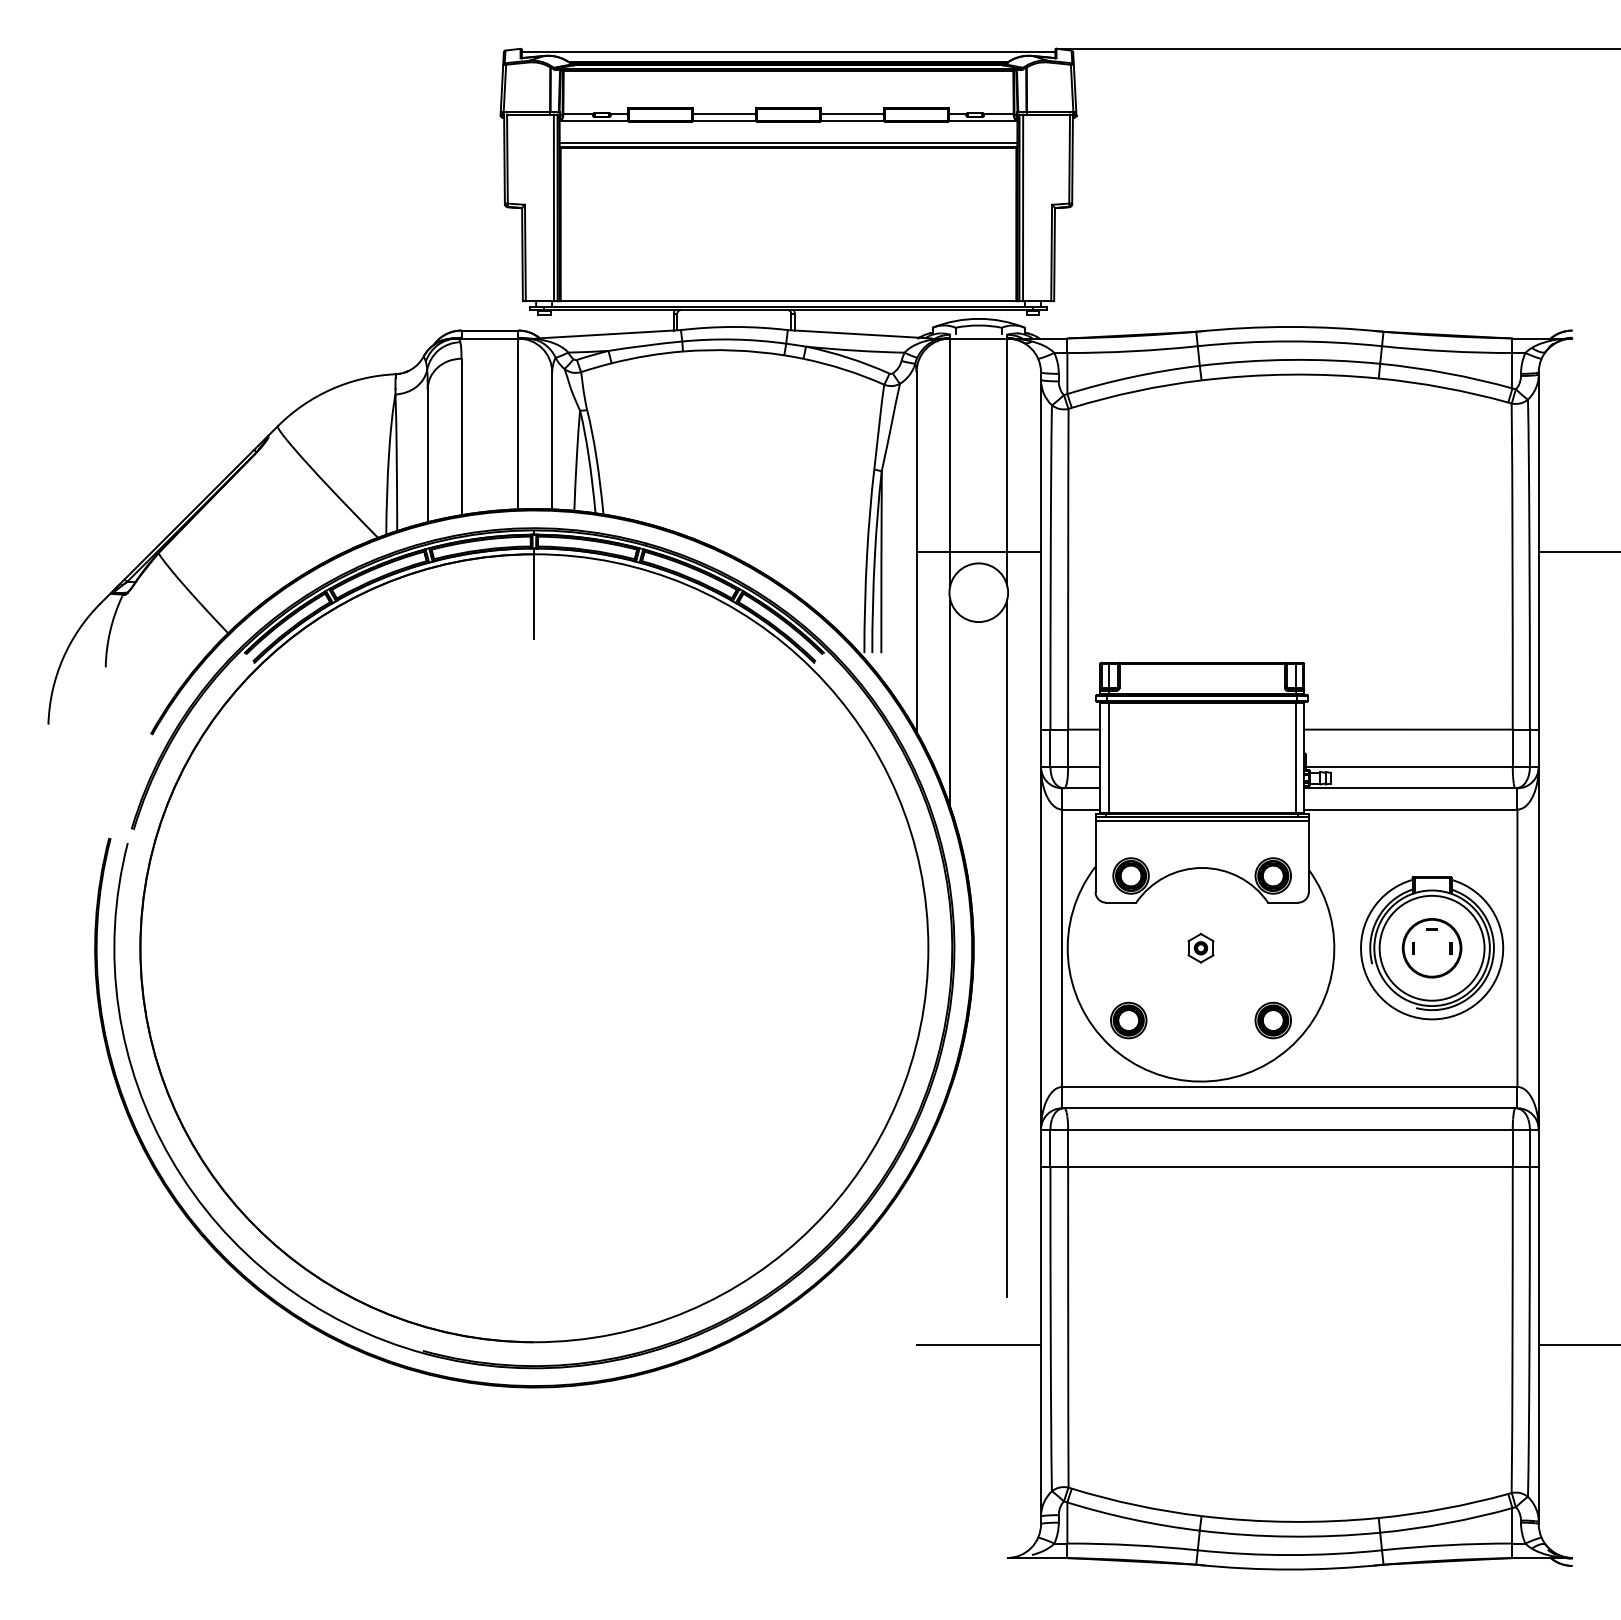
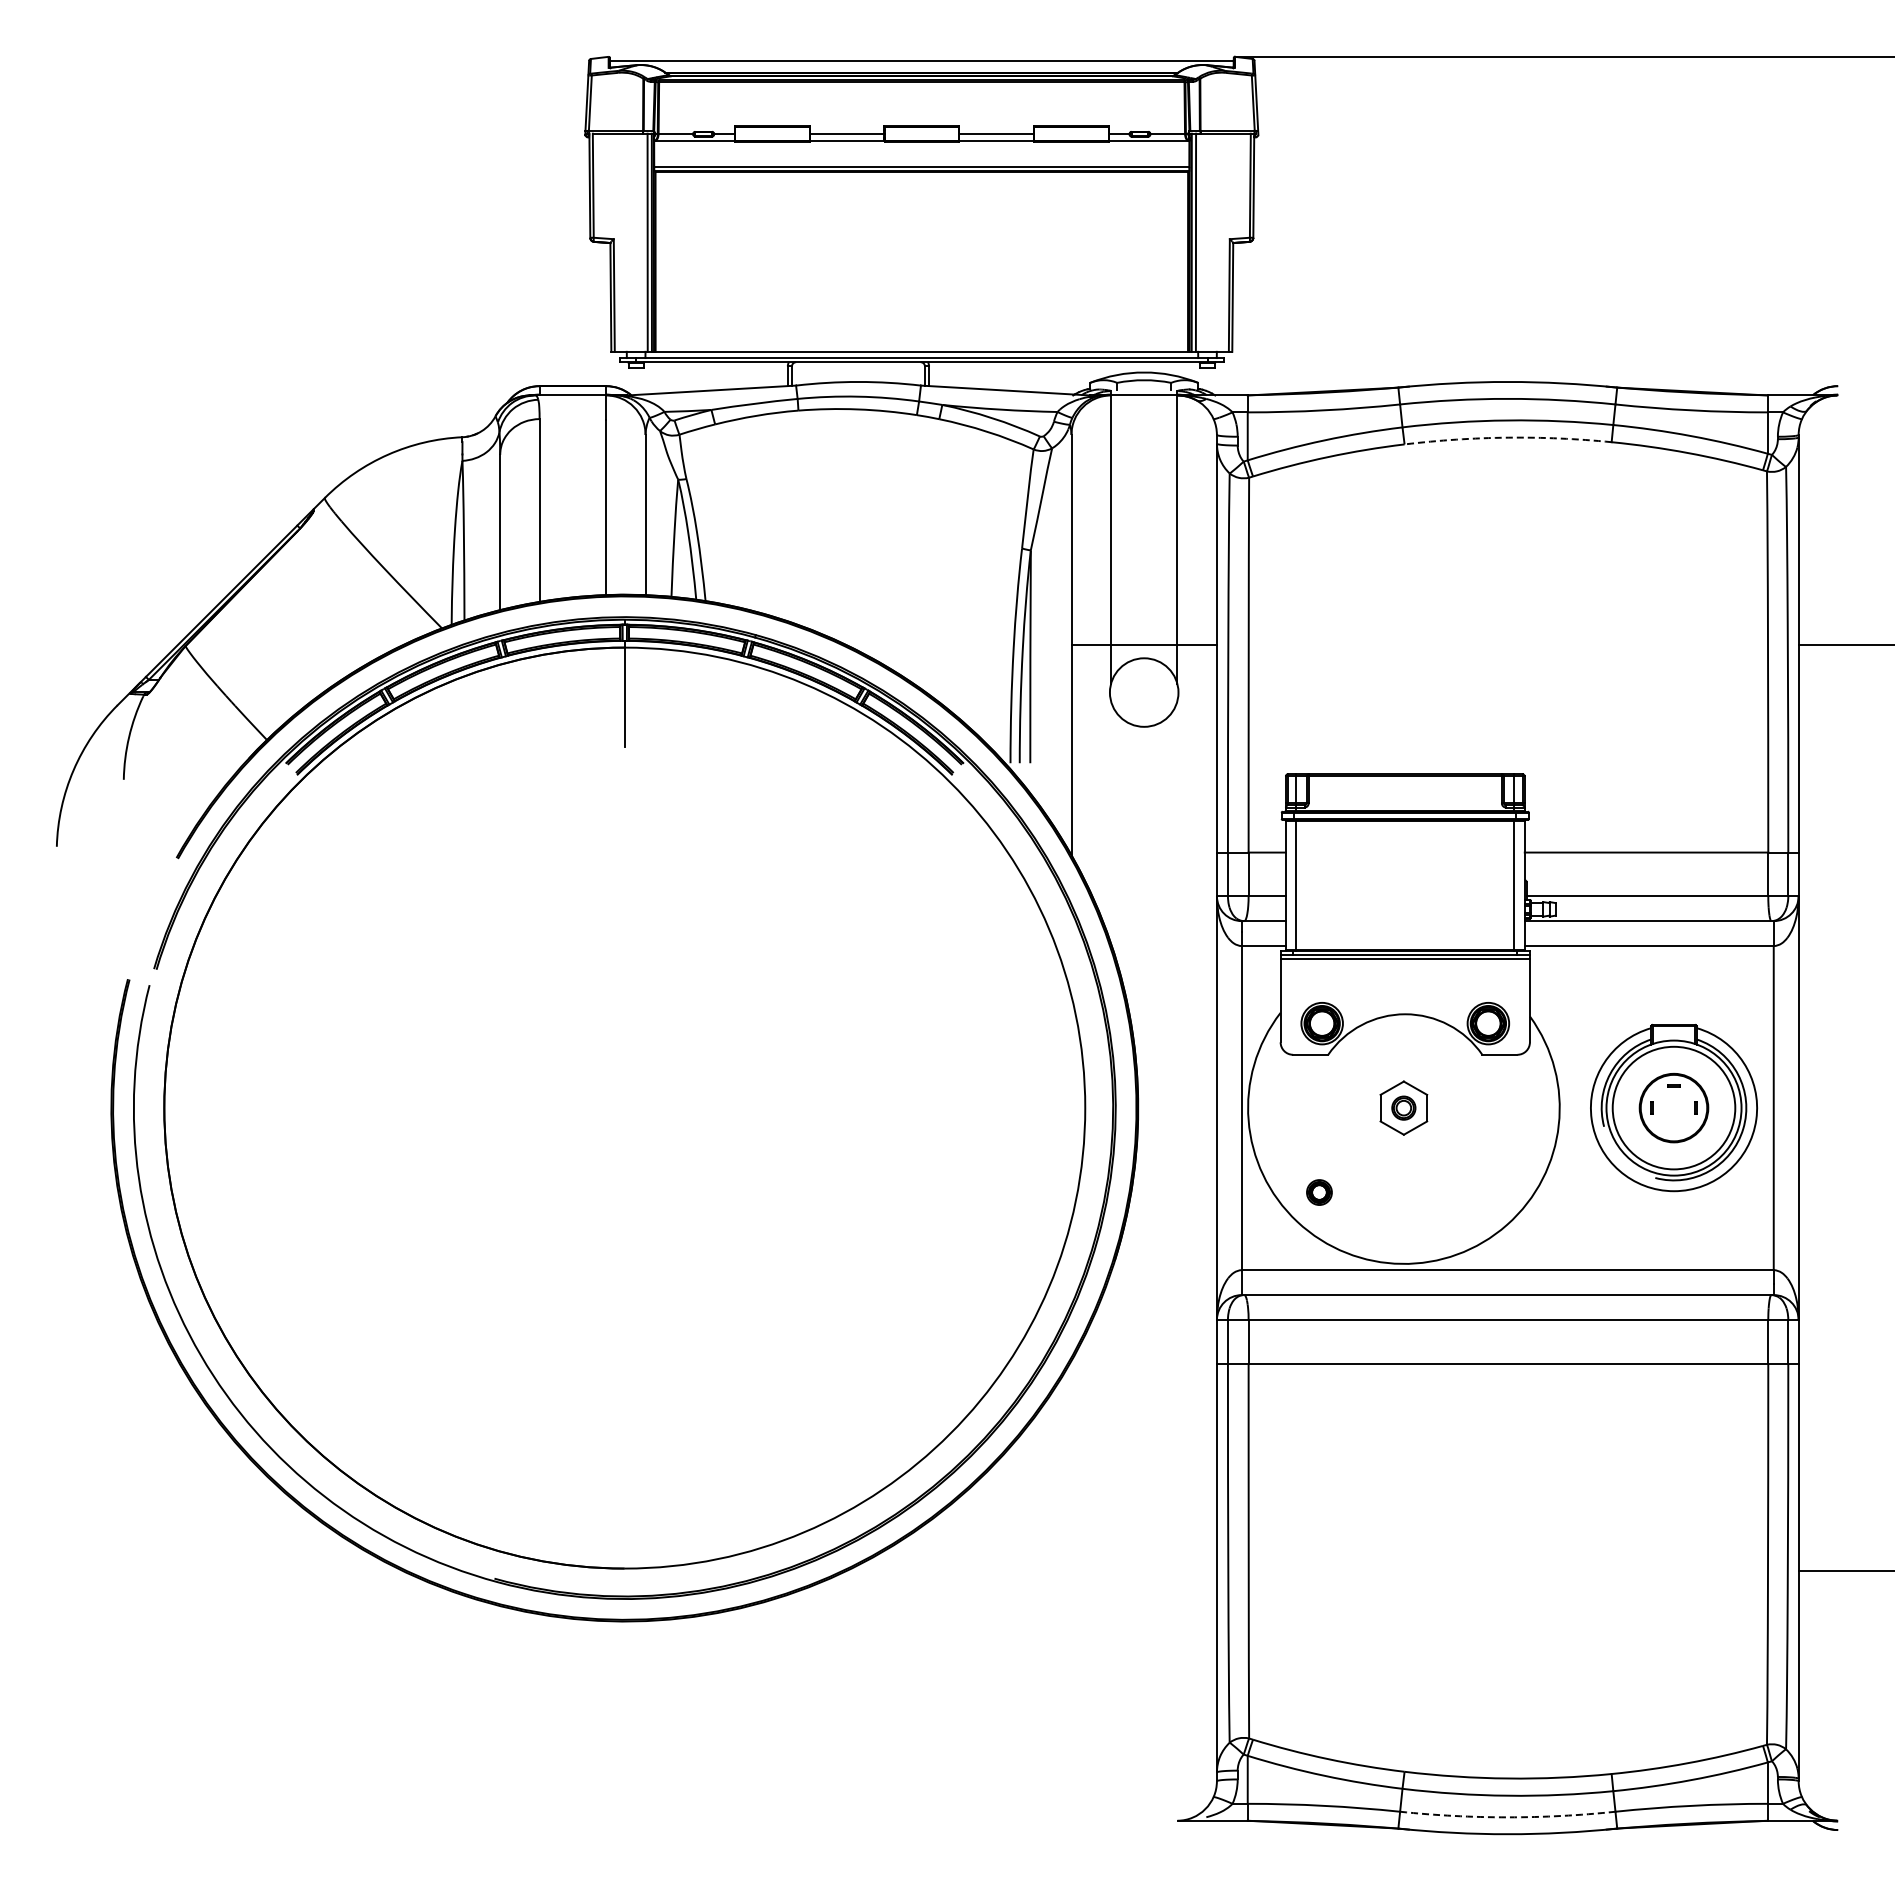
arc: (1290, 374) -> (1508, 437), solid -> dashed
line: (949, 703) -> (1110, 821), removed
line: (1007, 947) -> (1177, 1107), removed
part: (1200, 947) -> (1403, 1107), size x1.6
part: (1128, 1020) -> (1319, 1192), size x0.6
part: (1273, 1020) -> (1488, 1192), removed
line: (978, 1344) -> (1143, 1571), removed
arc: (1289, 1555) -> (1507, 1817), solid -> dashed

